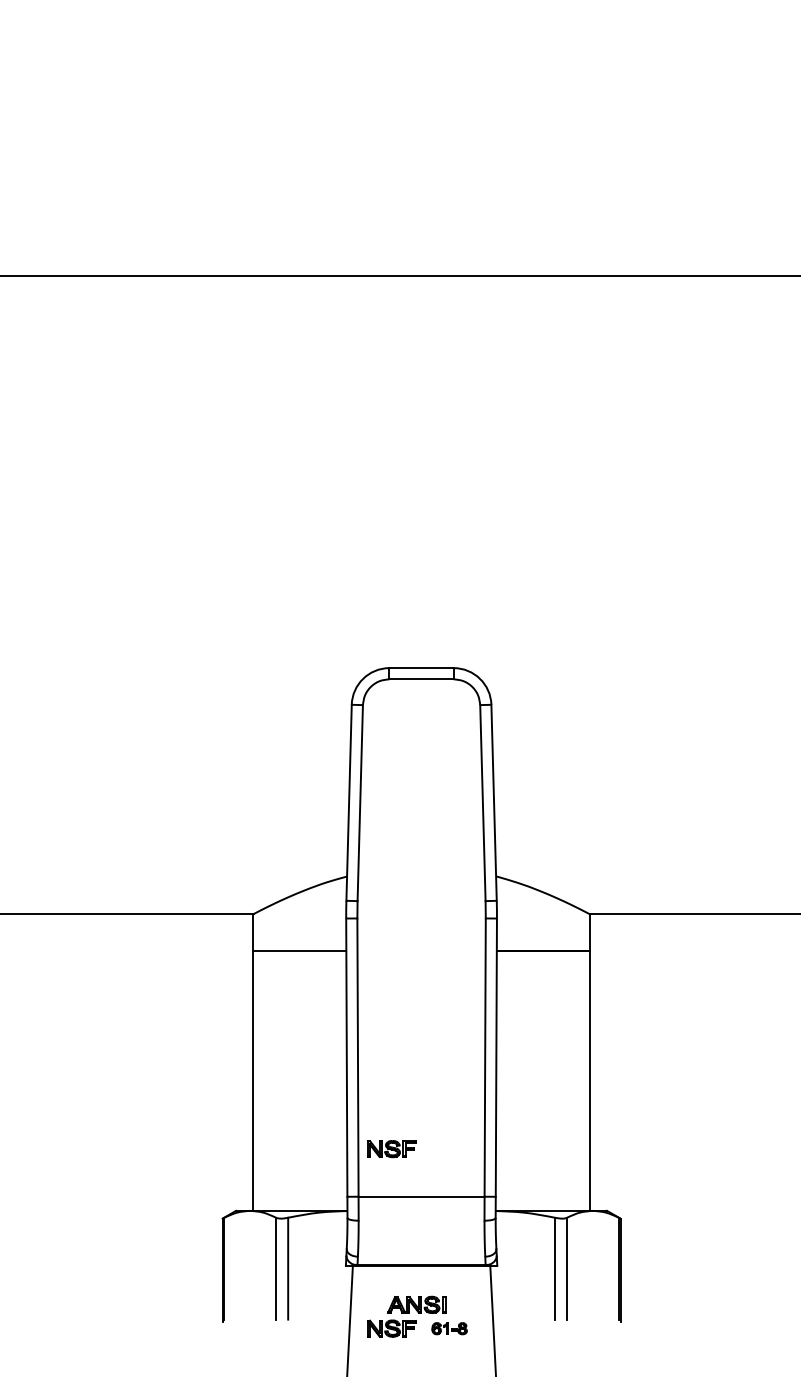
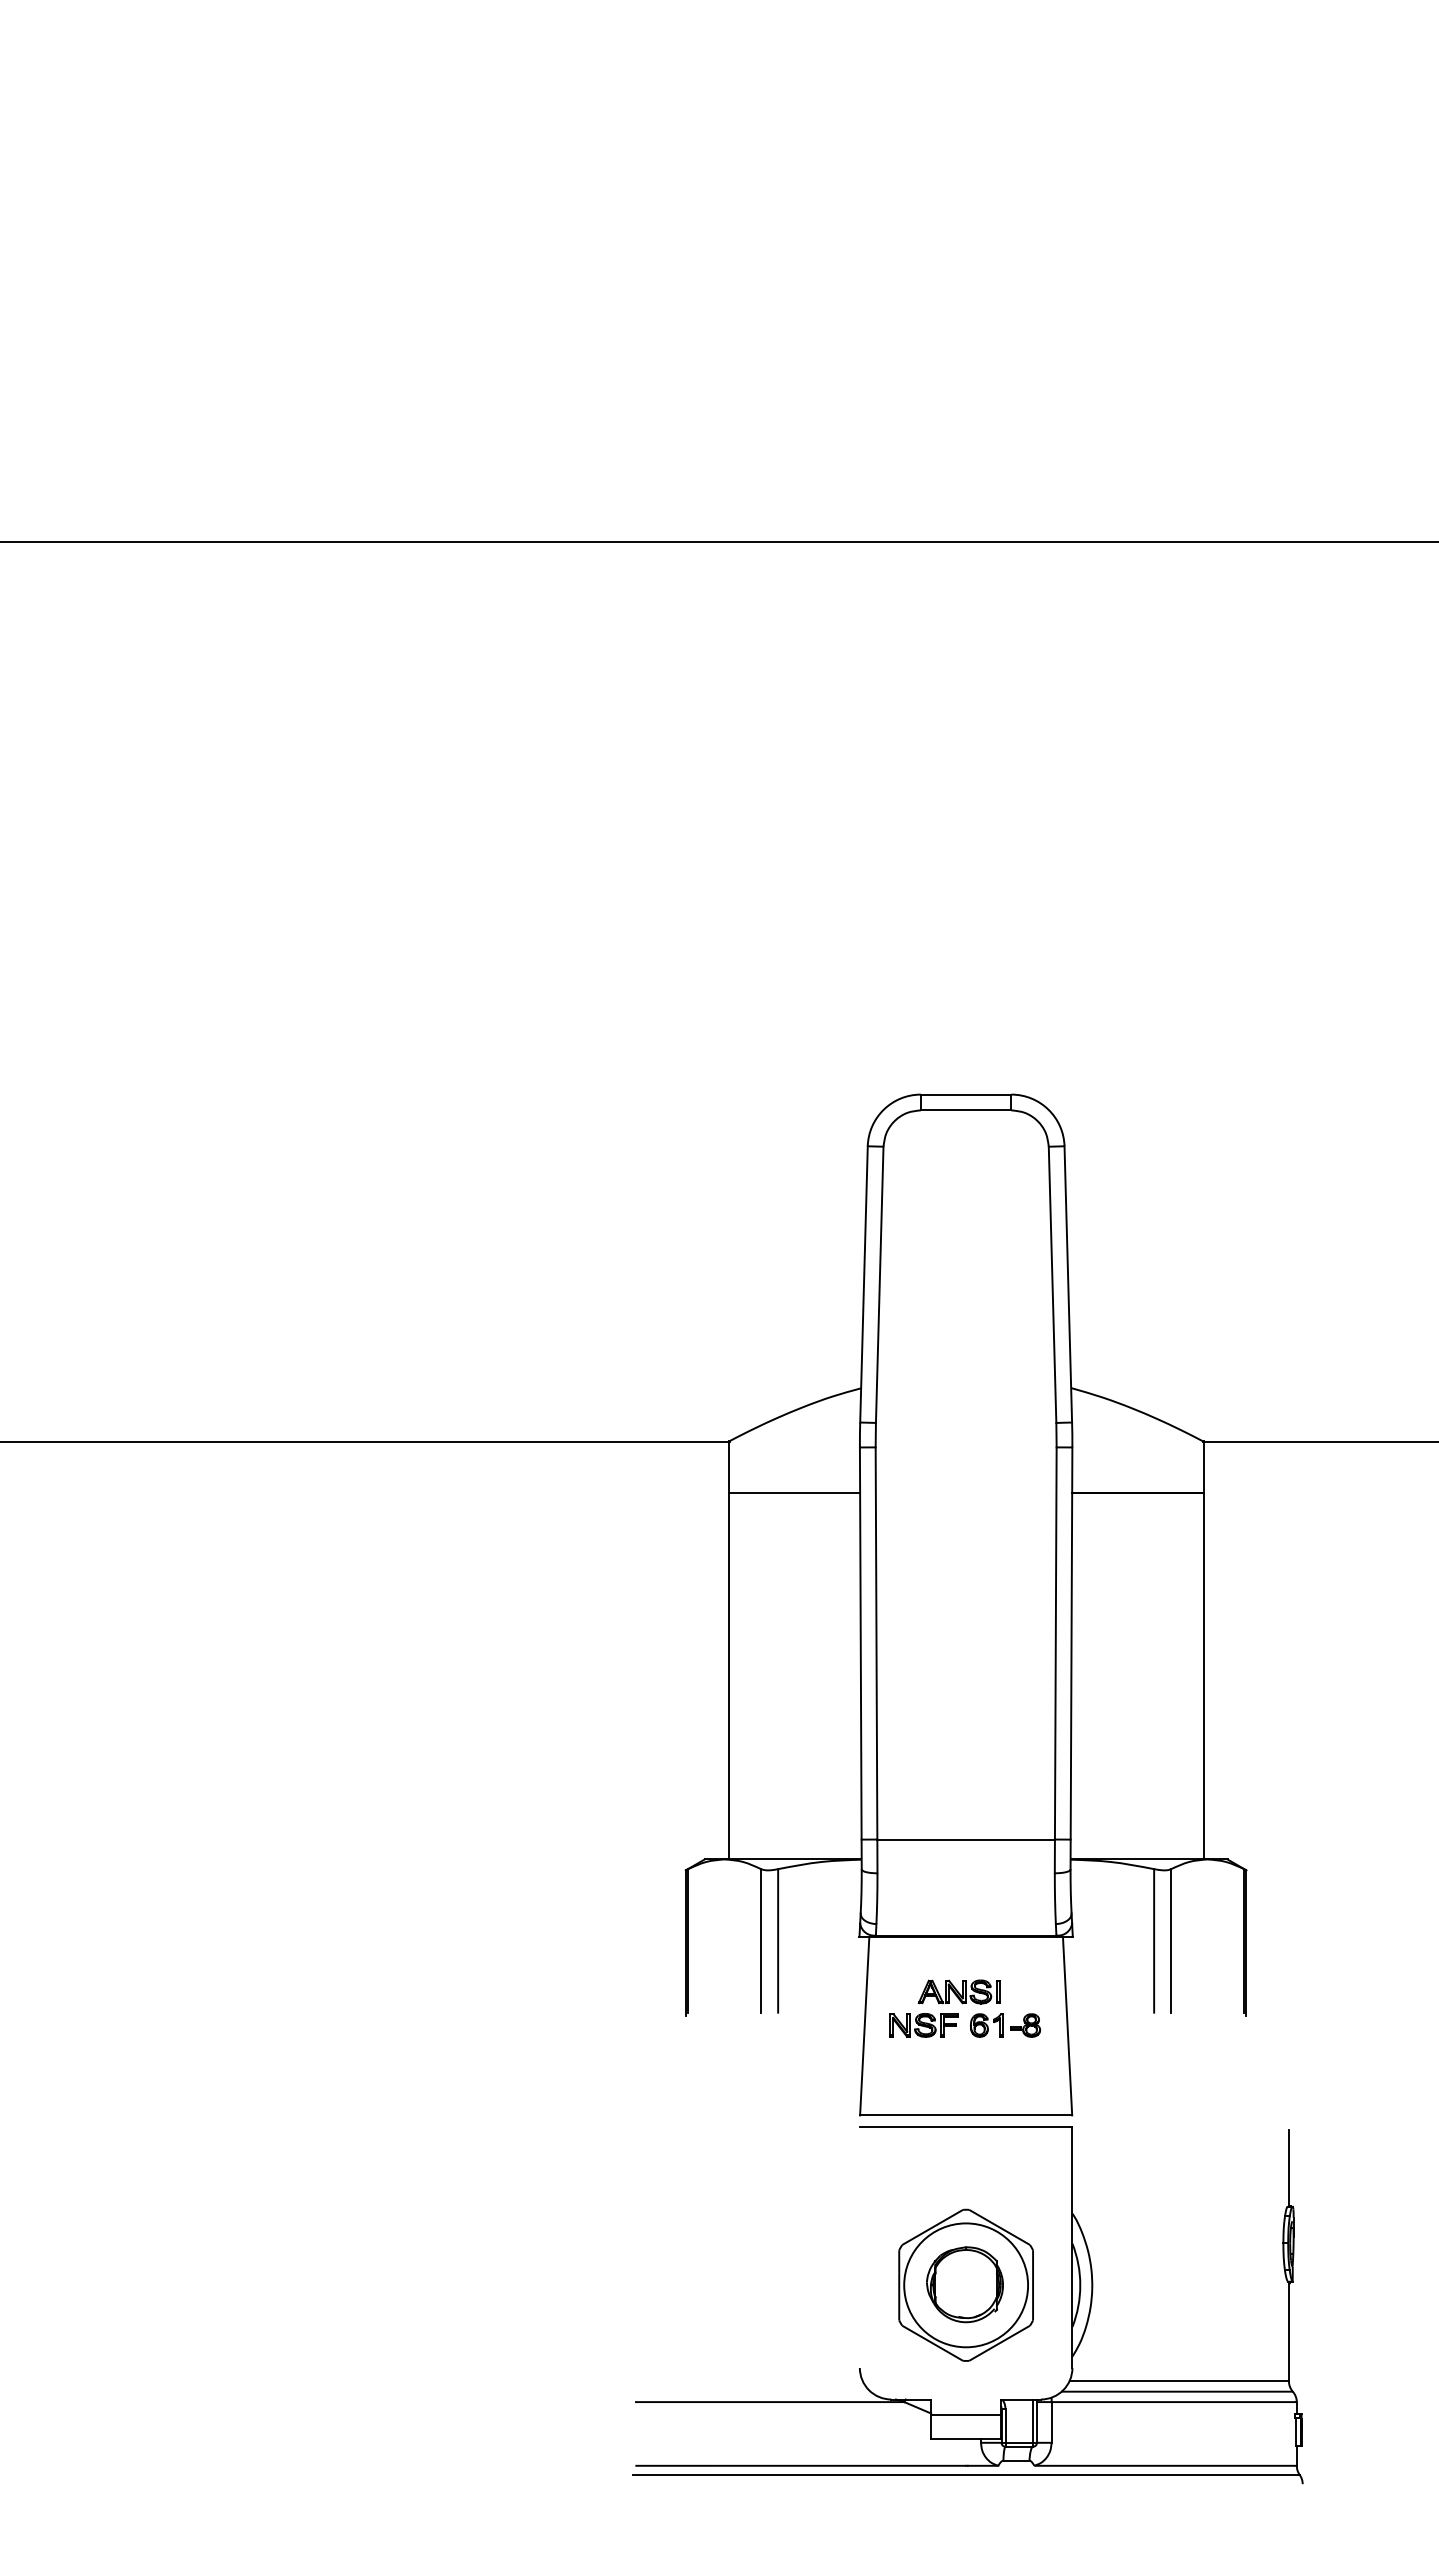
part: (391, 1149) -> (923, 1772), removed
part: (449, 1328) -> (1005, 2025), size x1.43

